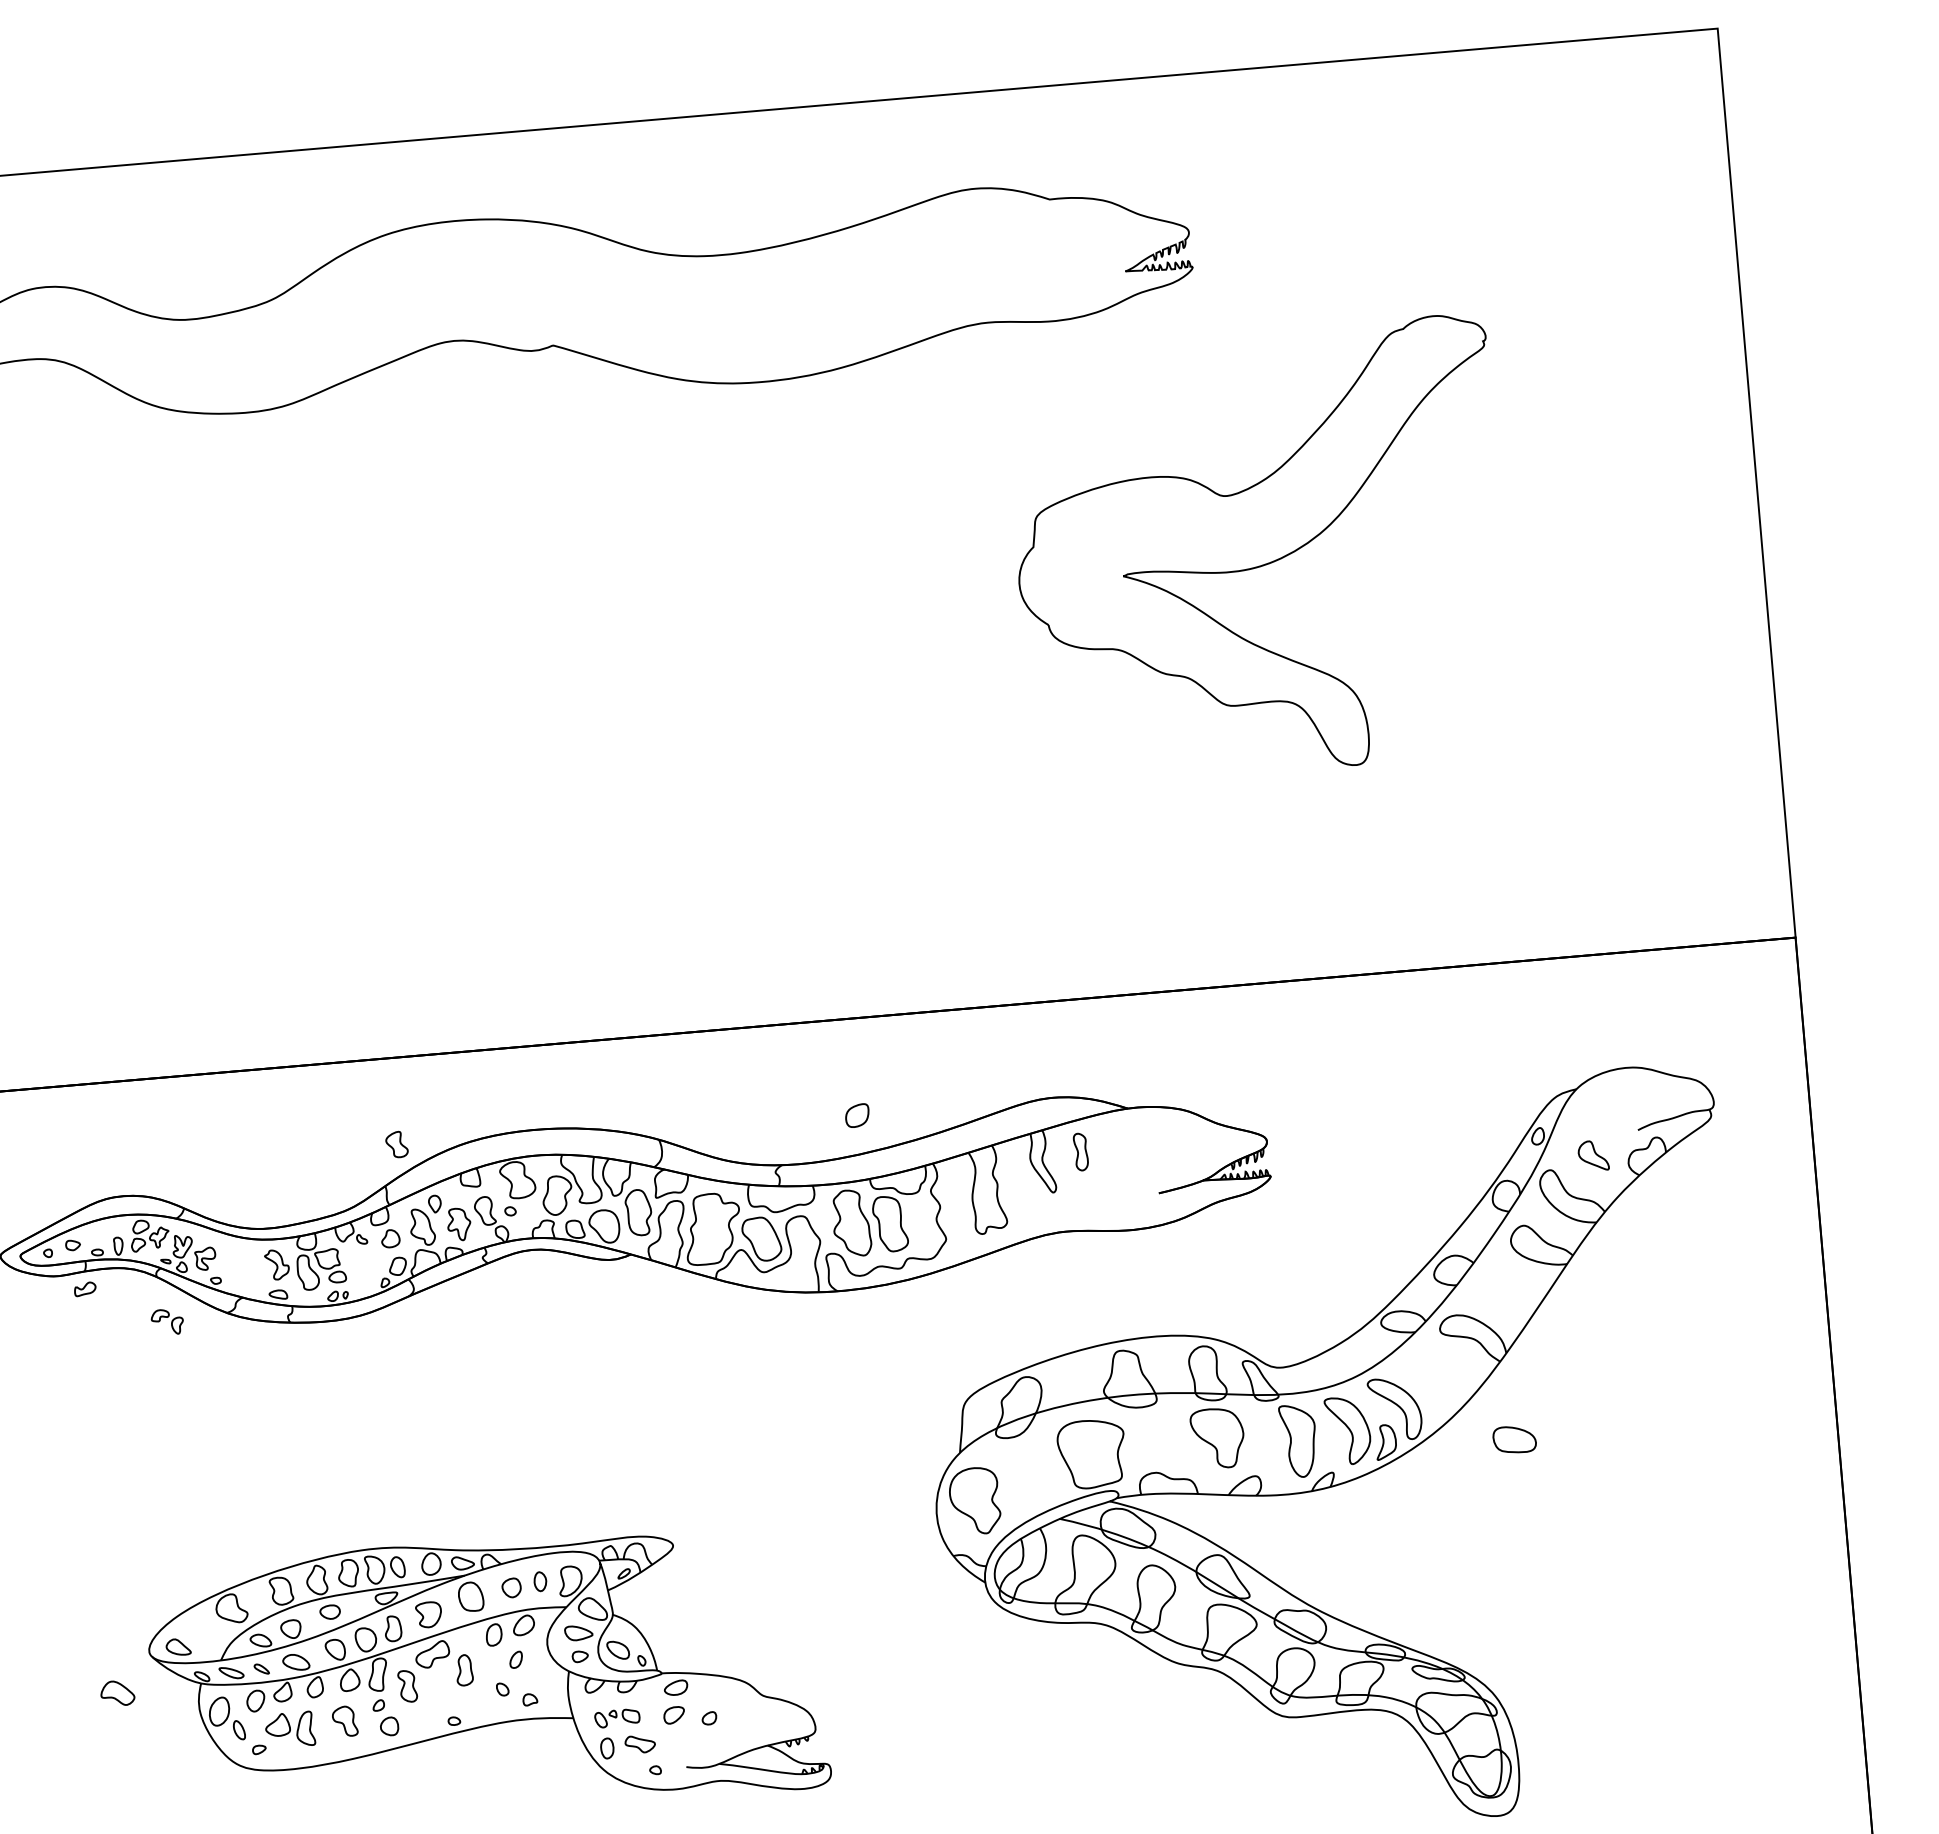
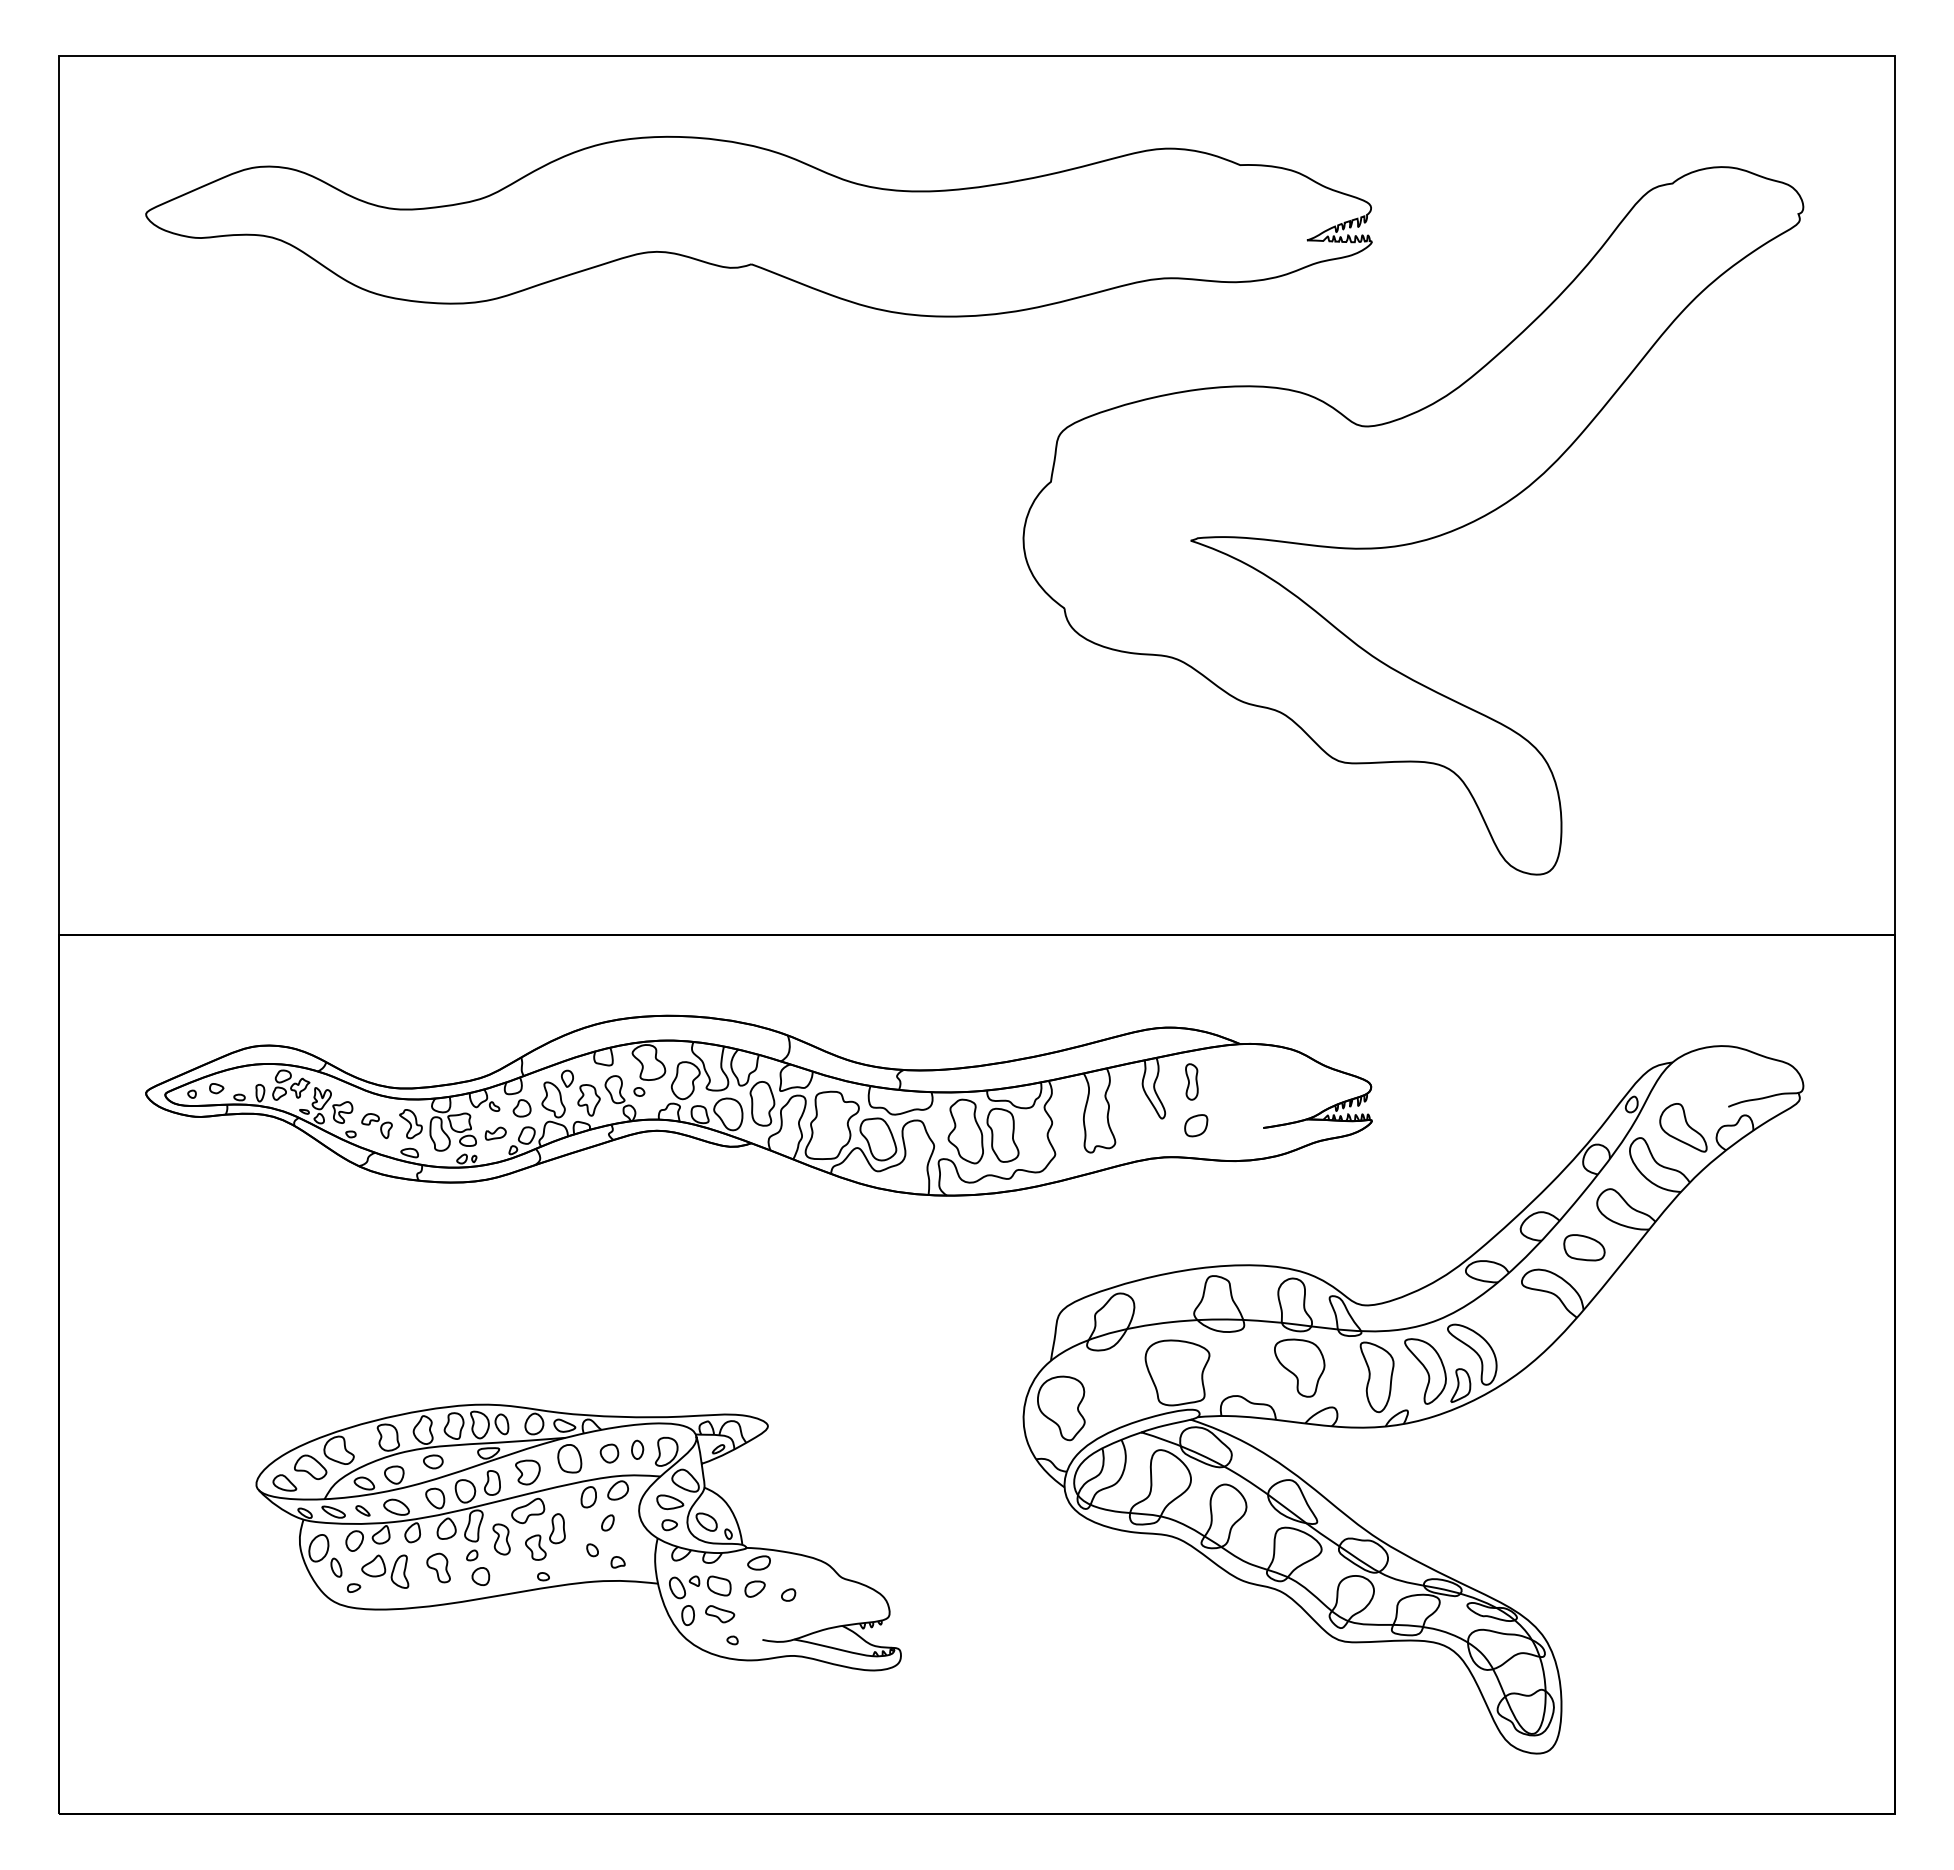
part: (1260, 551) -> (1413, 520), size x1.67
part: (857, 1115) -> (1196, 1125), moved
part: (396, 1144) -> (535, 1547), moved
part: (1593, 1155) -> (1683, 1127), size x1.67
part: (84, 1289) -> (495, 1133), moved
part: (167, 1322) -> (376, 1126), moved
part: (1514, 1439) -> (1584, 1247), moved
part: (117, 1693) -> (310, 1467), moved
part: (617, 1718) -> (700, 1587), size x1.43

